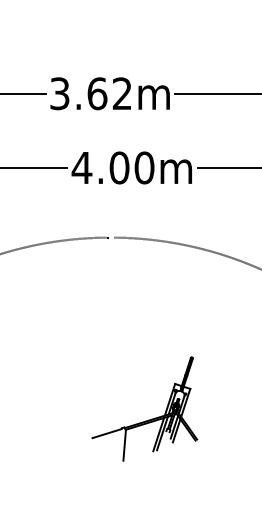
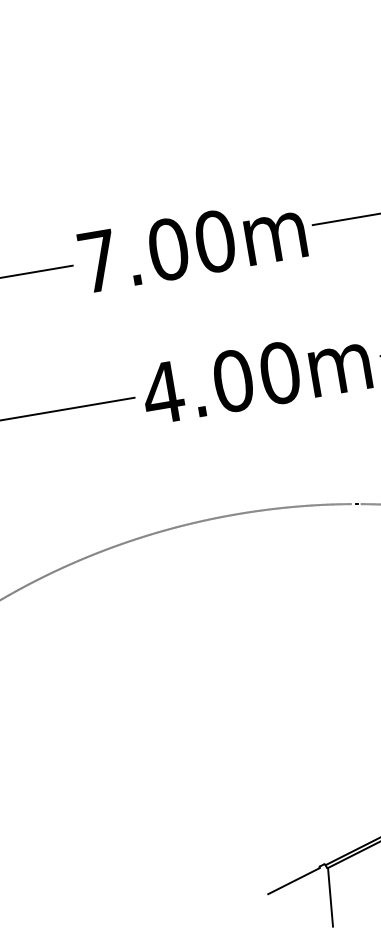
text: (91, 93) -> (157, 250), 3.62m -> 7.00m

